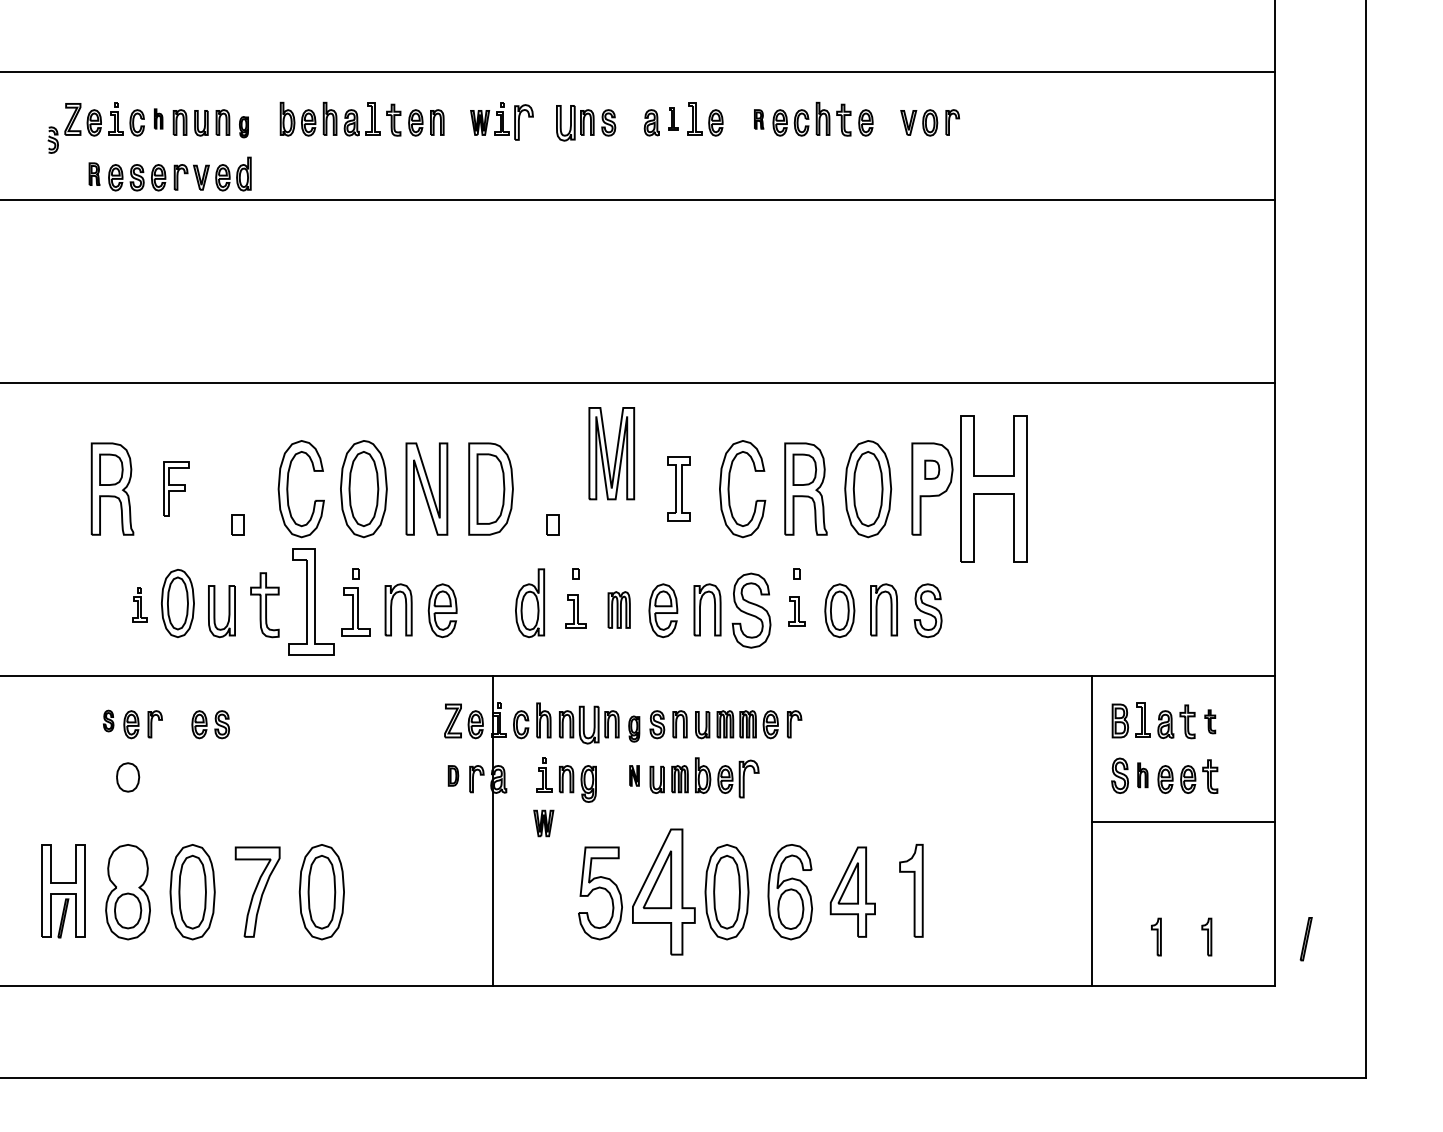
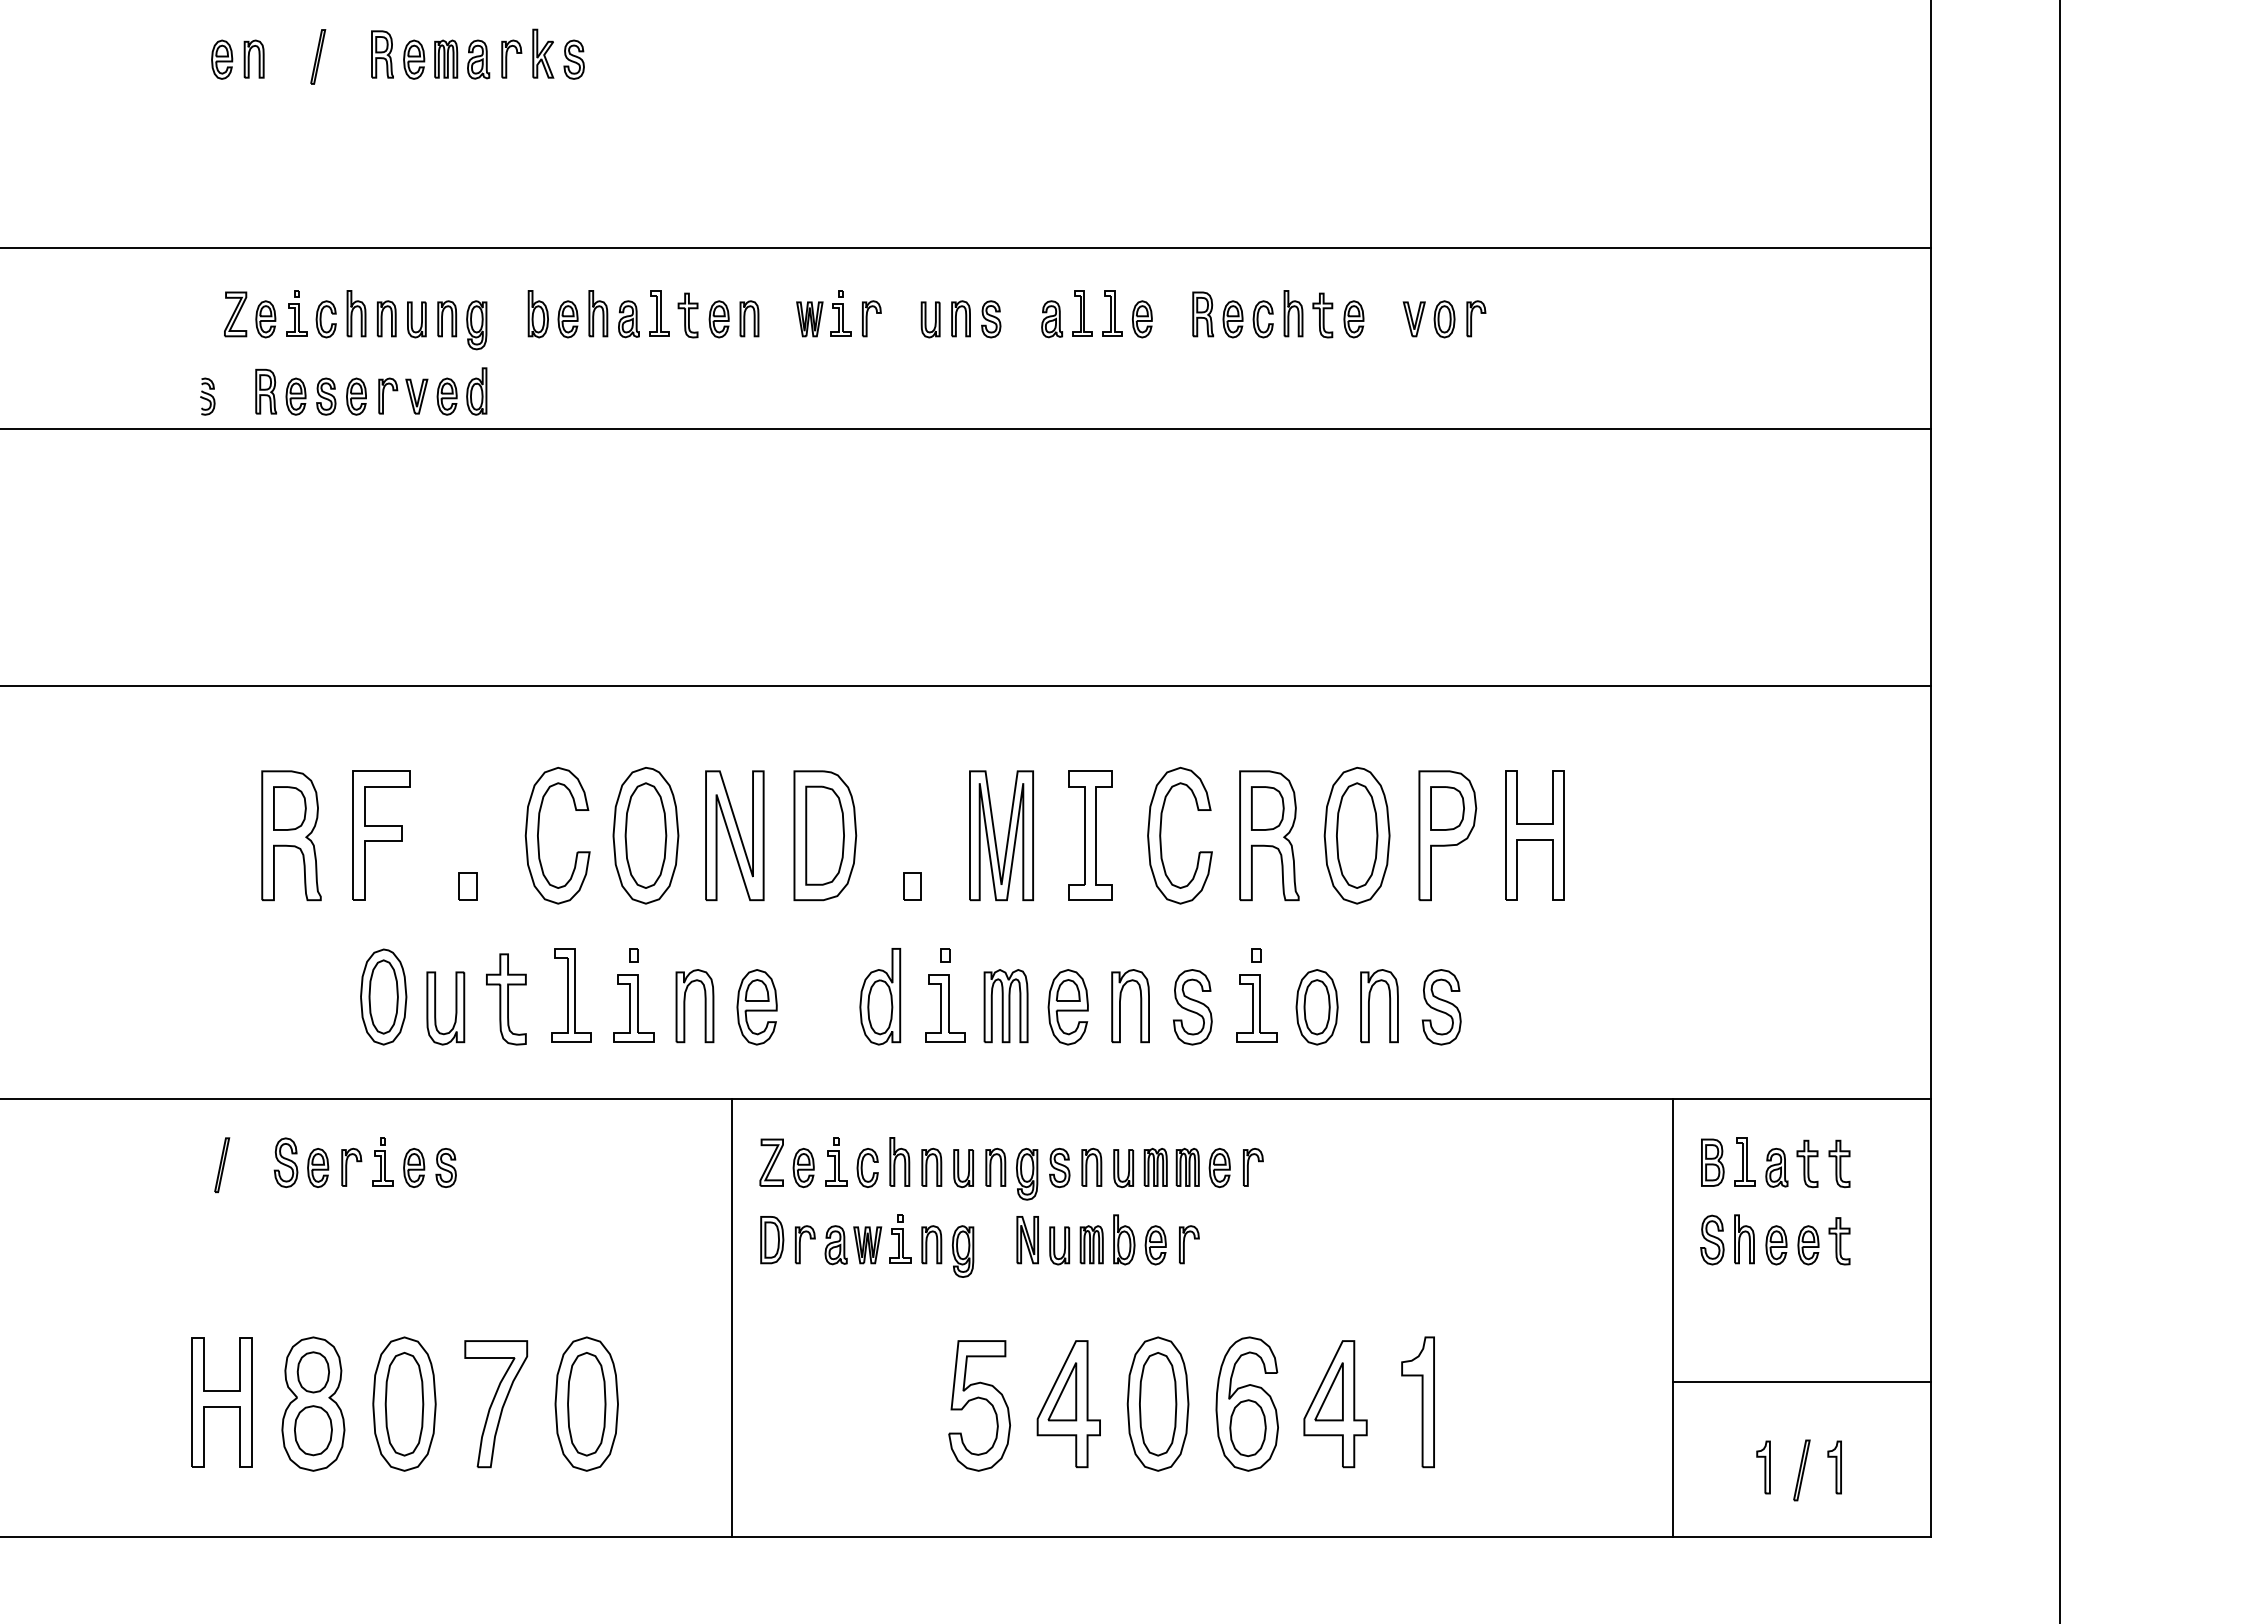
part: (158, 118) -> (356, 313), size x1.67
part: (673, 118) -> (1082, 313), size x1.43
part: (759, 119) -> (1203, 314), size x1.67
part: (523, 122) -> (871, 318), size x0.71
part: (565, 123) -> (930, 319), size x0.71
part: (243, 127) -> (476, 325), size x1.67
part: (52, 140) -> (207, 396), moved
part: (94, 174) -> (265, 391), size x1.43
part: (611, 453) -> (1001, 835), moved
part: (932, 469) -> (1447, 808), size x1.67
part: (176, 488) -> (381, 835), size x1.67
part: (679, 488) -> (1090, 835), size x1.43
part: (993, 488) -> (1534, 835), size x0.62
part: (311, 602) -> (571, 995), size x0.62
part: (139, 604) -> (382, 1161), moved
part: (618, 610) -> (1005, 1006), size x1.43
part: (751, 610) -> (1192, 1007), size x0.71
part: (576, 611) -> (945, 1008), size x1.43
part: (796, 611) -> (1256, 1008), size x1.67
part: (108, 720) -> (285, 1162), size x1.67
part: (1210, 721) -> (1839, 1163), size x1.43
part: (589, 725) -> (963, 1168), size x0.71
part: (634, 728) -> (1027, 1173), size x1.43
part: (1142, 775) -> (1744, 1239), size x1.43
part: (453, 776) -> (772, 1240), size x1.67
part: (634, 776) -> (1027, 1240), size x1.67
part: (127, 777) -> (312, 1372), moved
part: (749, 778) -> (1189, 1244), size x0.71
line: (1183, 822) -> (1801, 1382), moved
part: (543, 823) -> (867, 1245), moved
line: (493, 830) -> (732, 1317), moved
part: (663, 892) -> (1068, 1404), size x0.71
part: (63, 918) -> (222, 1165), moved
part: (1305, 939) -> (1801, 1470), moved

